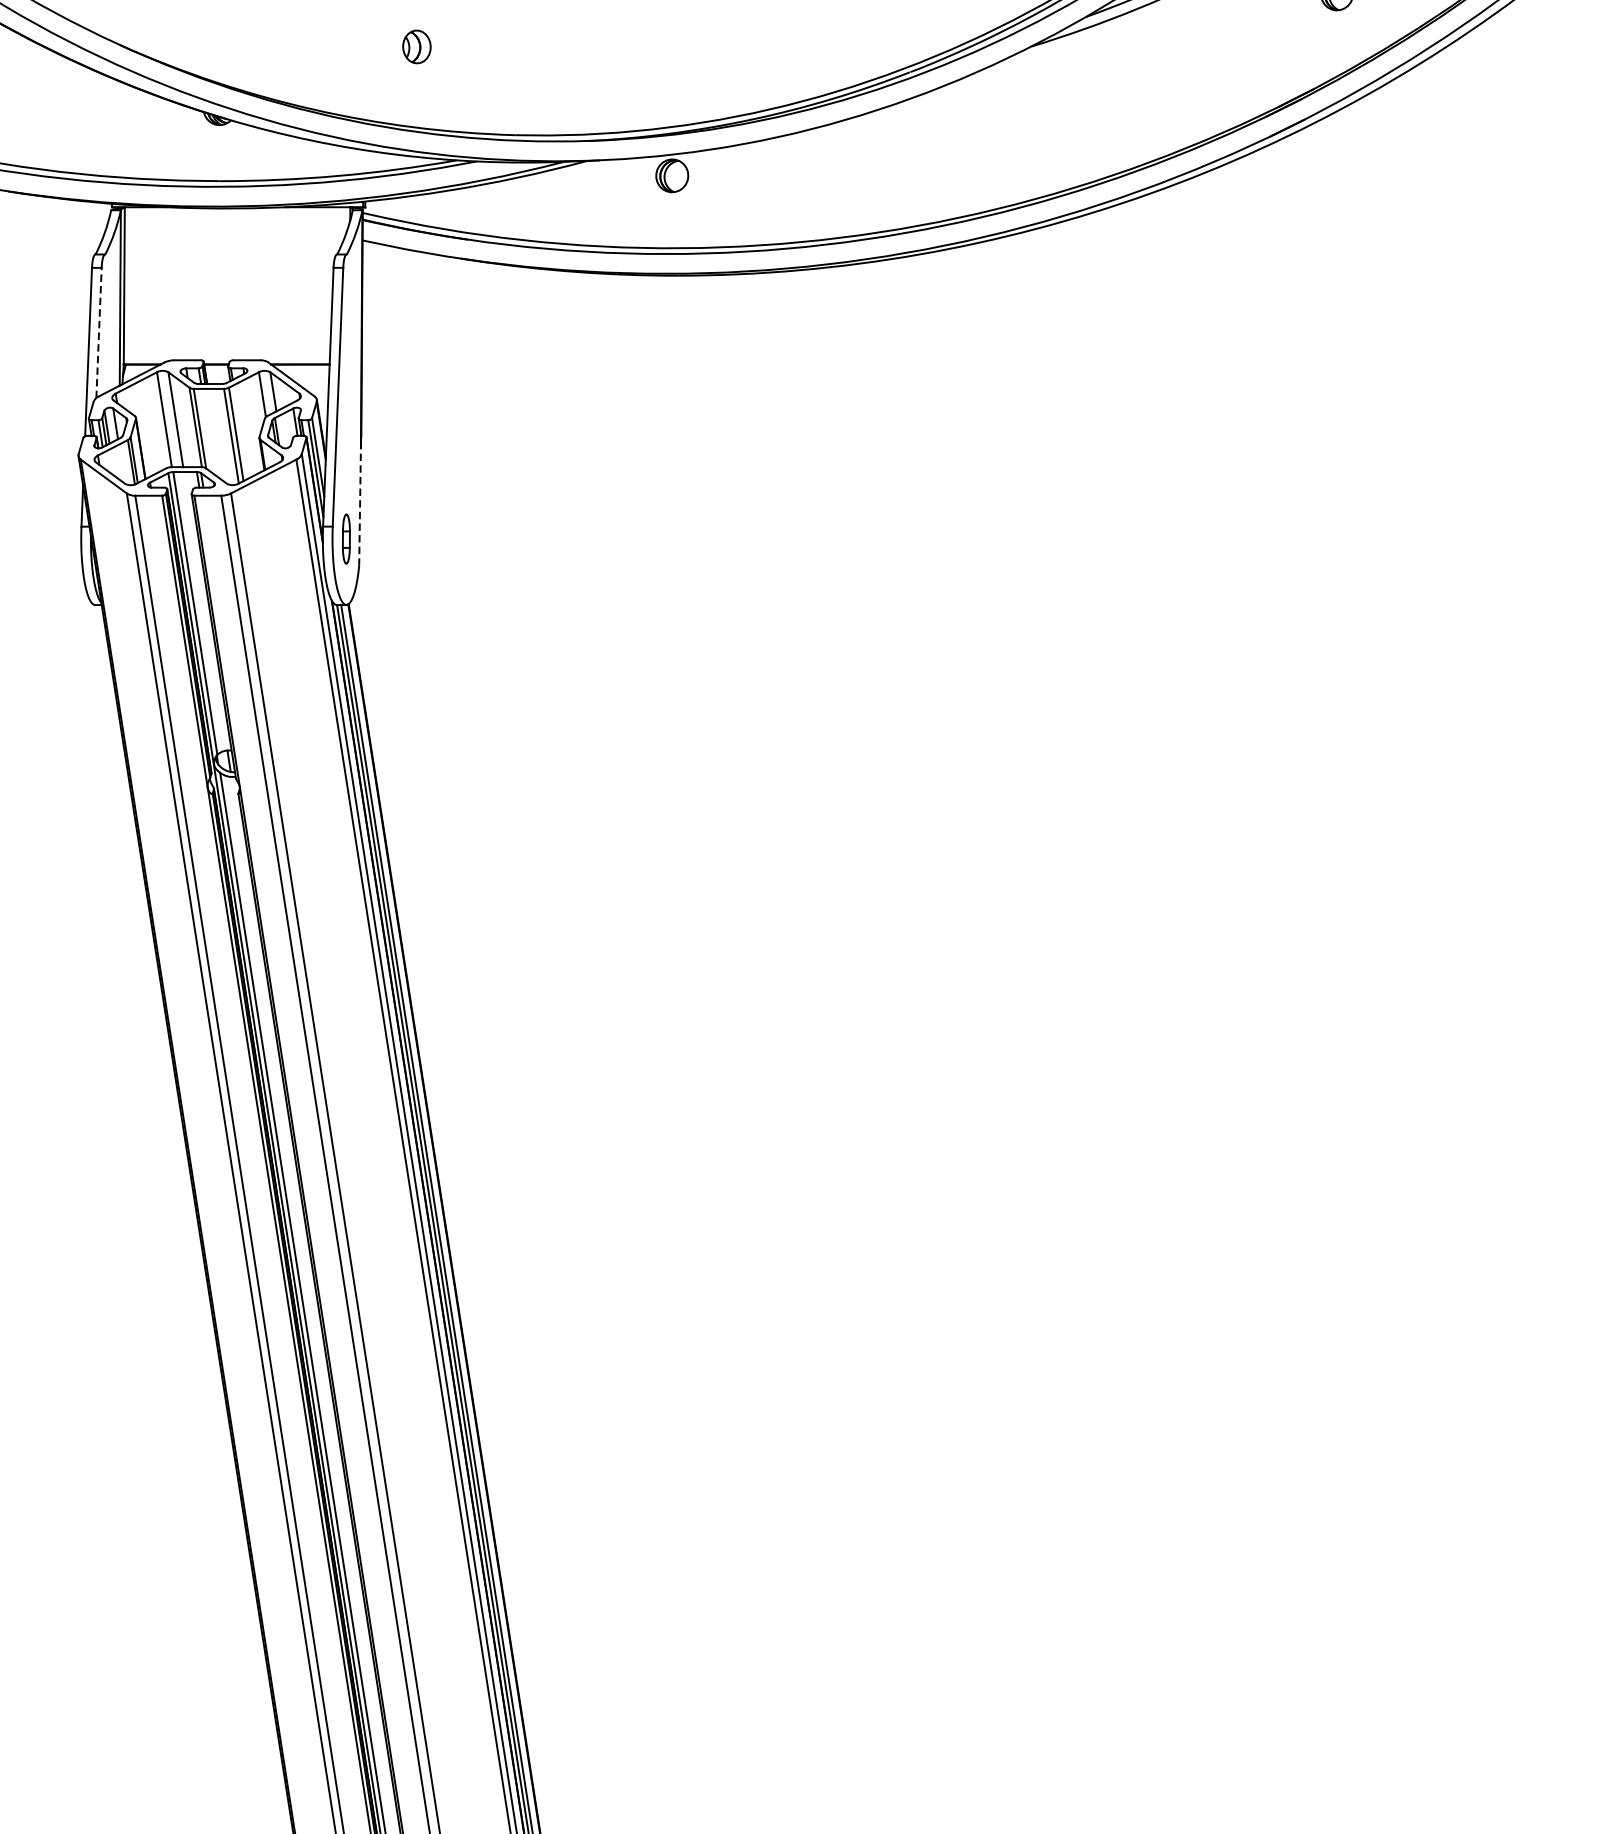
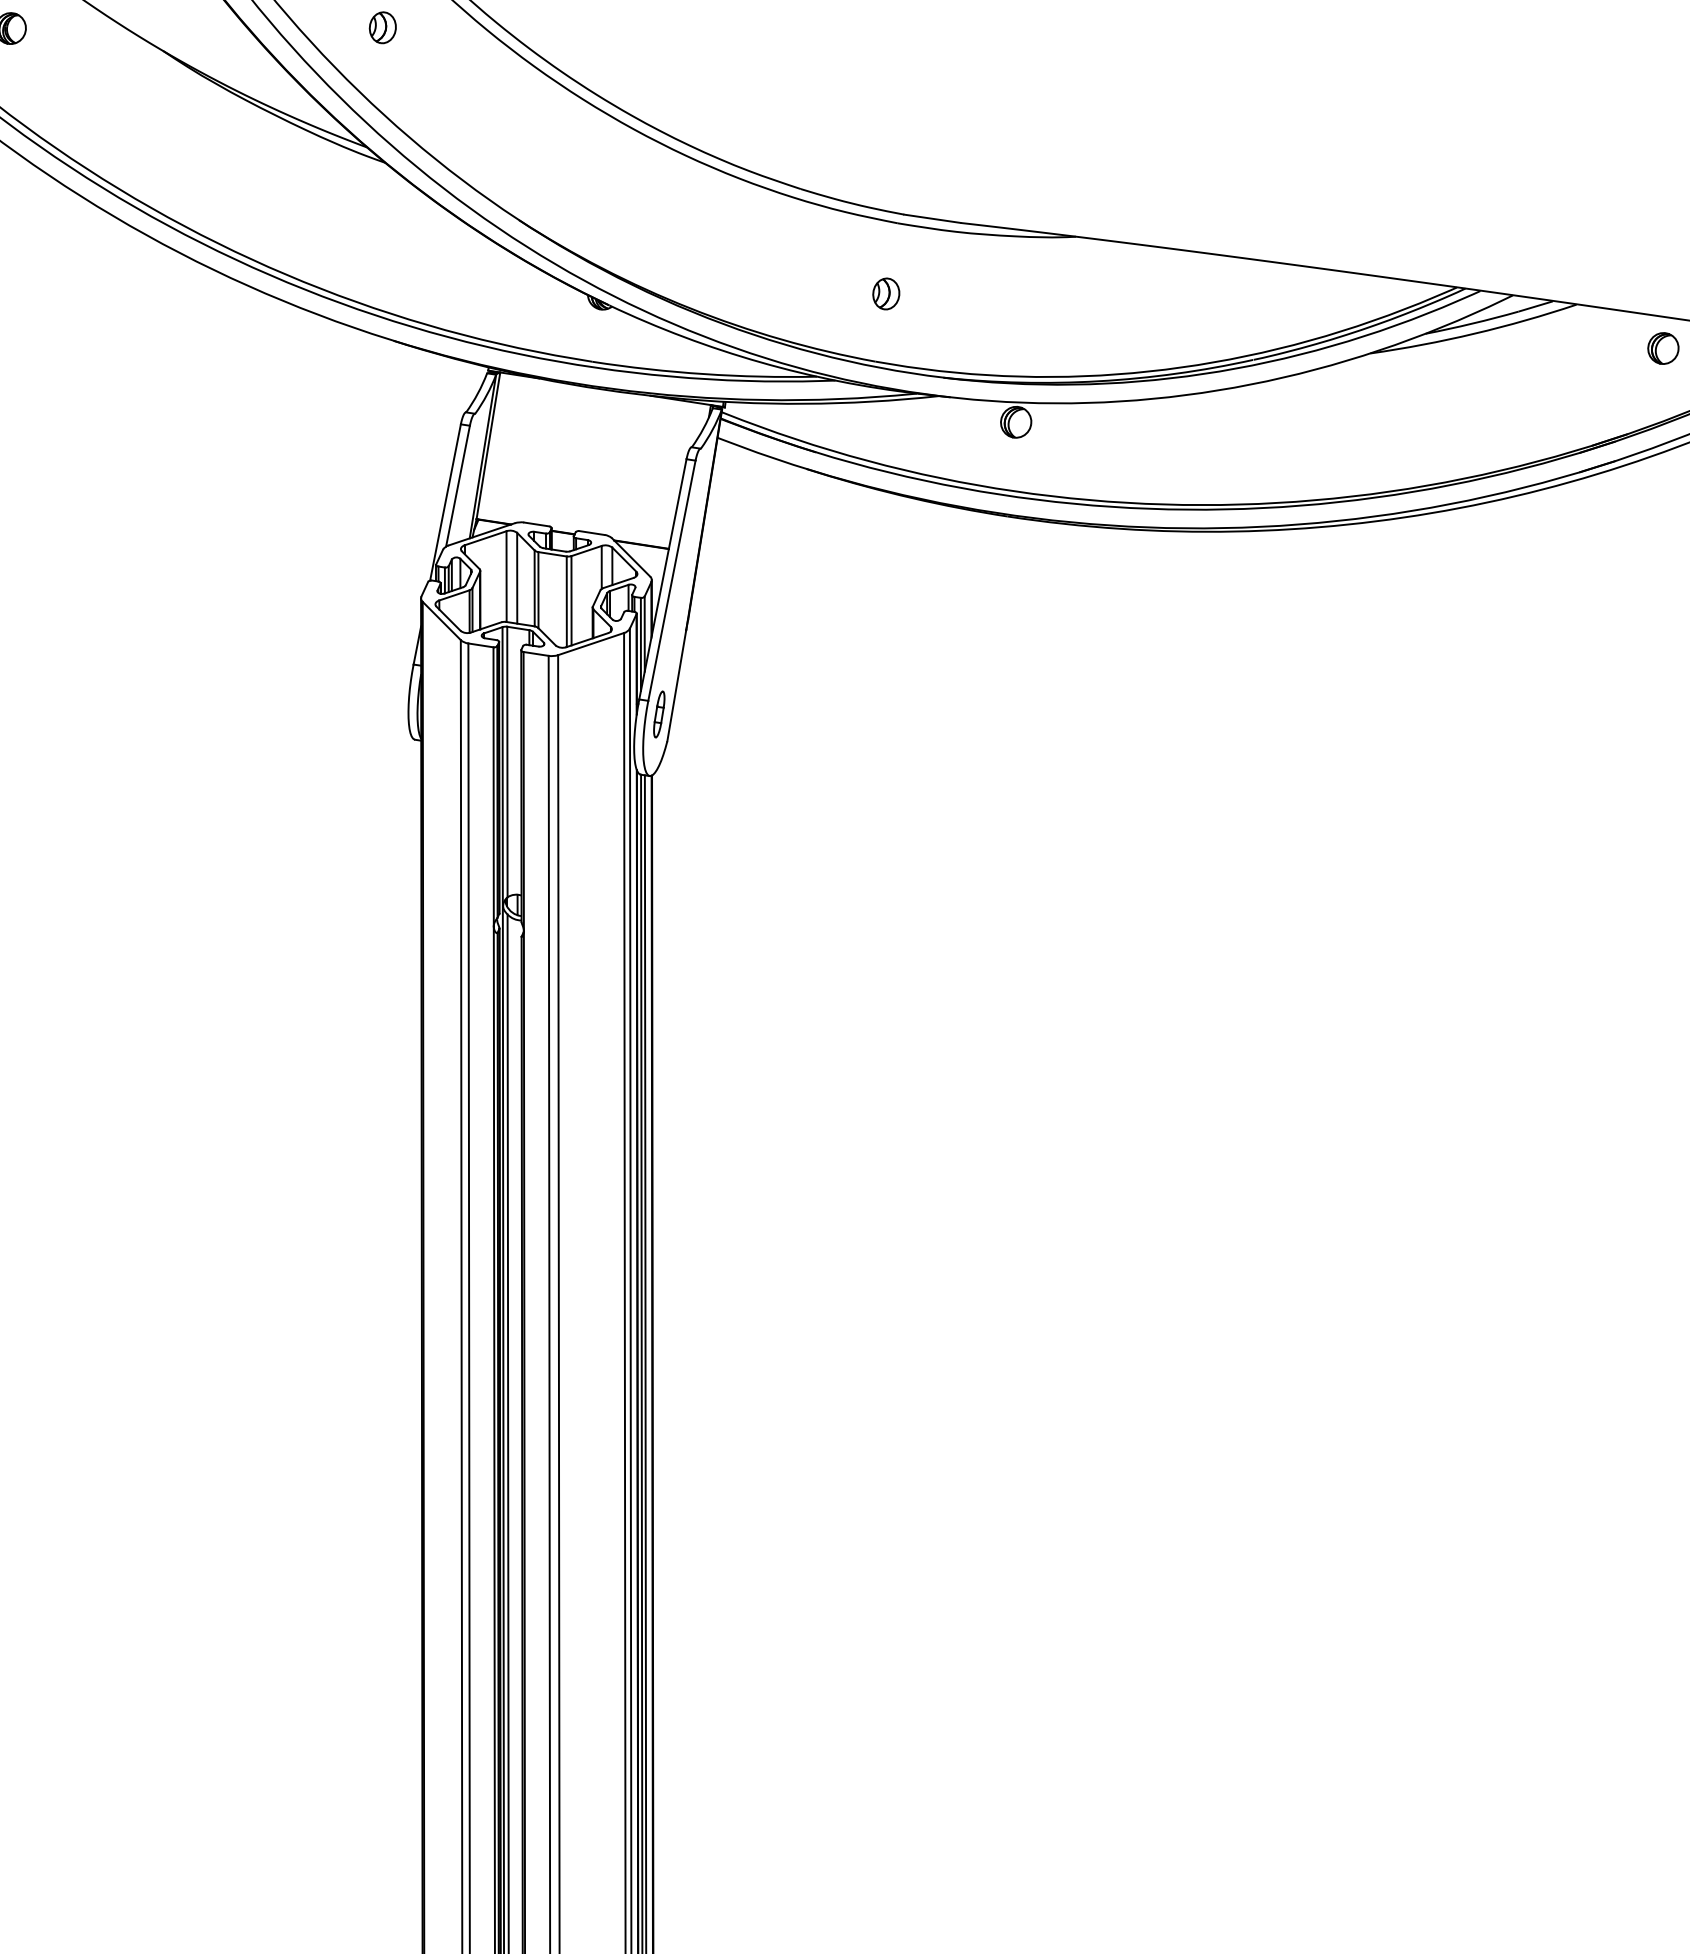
part: (417, 46) -> (886, 293), moved
line: (99, 333) -> (458, 486), dashed -> solid
line: (359, 506) -> (676, 685), dashed -> solid

